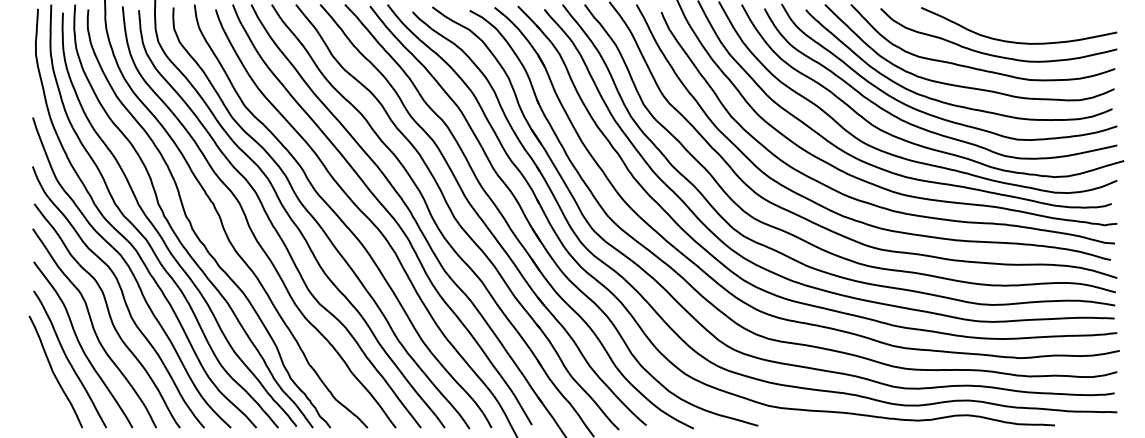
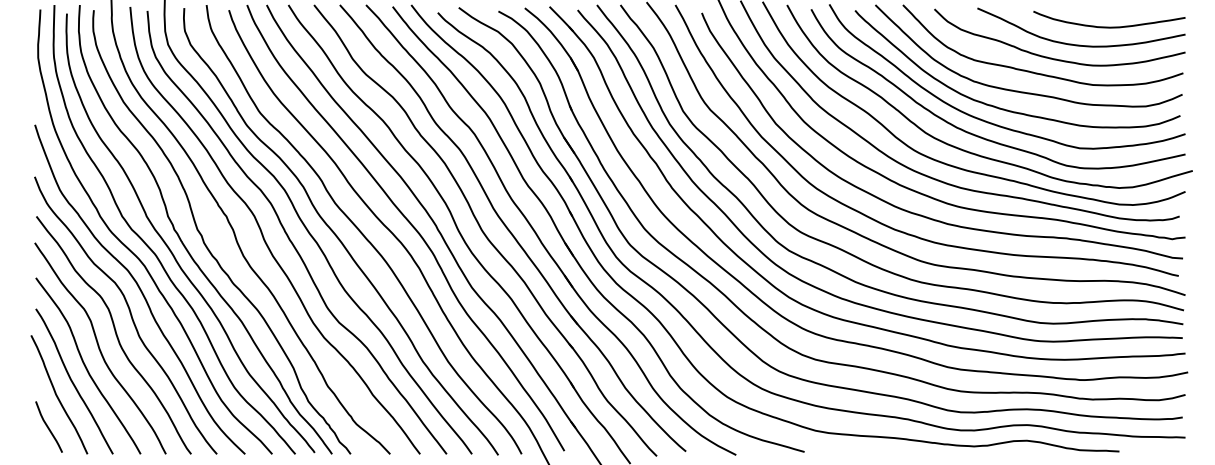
curve: (1042, 24) -> (1106, 26), added
curve: (46, 402) -> (49, 427), added

